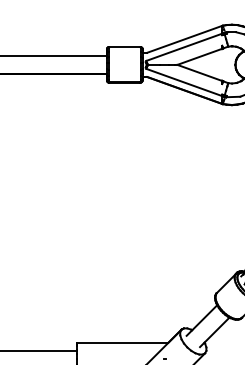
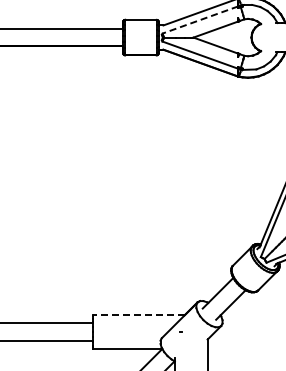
line: (183, 47) -> (199, 20), solid -> dashed
line: (122, 342) -> (138, 315), solid -> dashed

